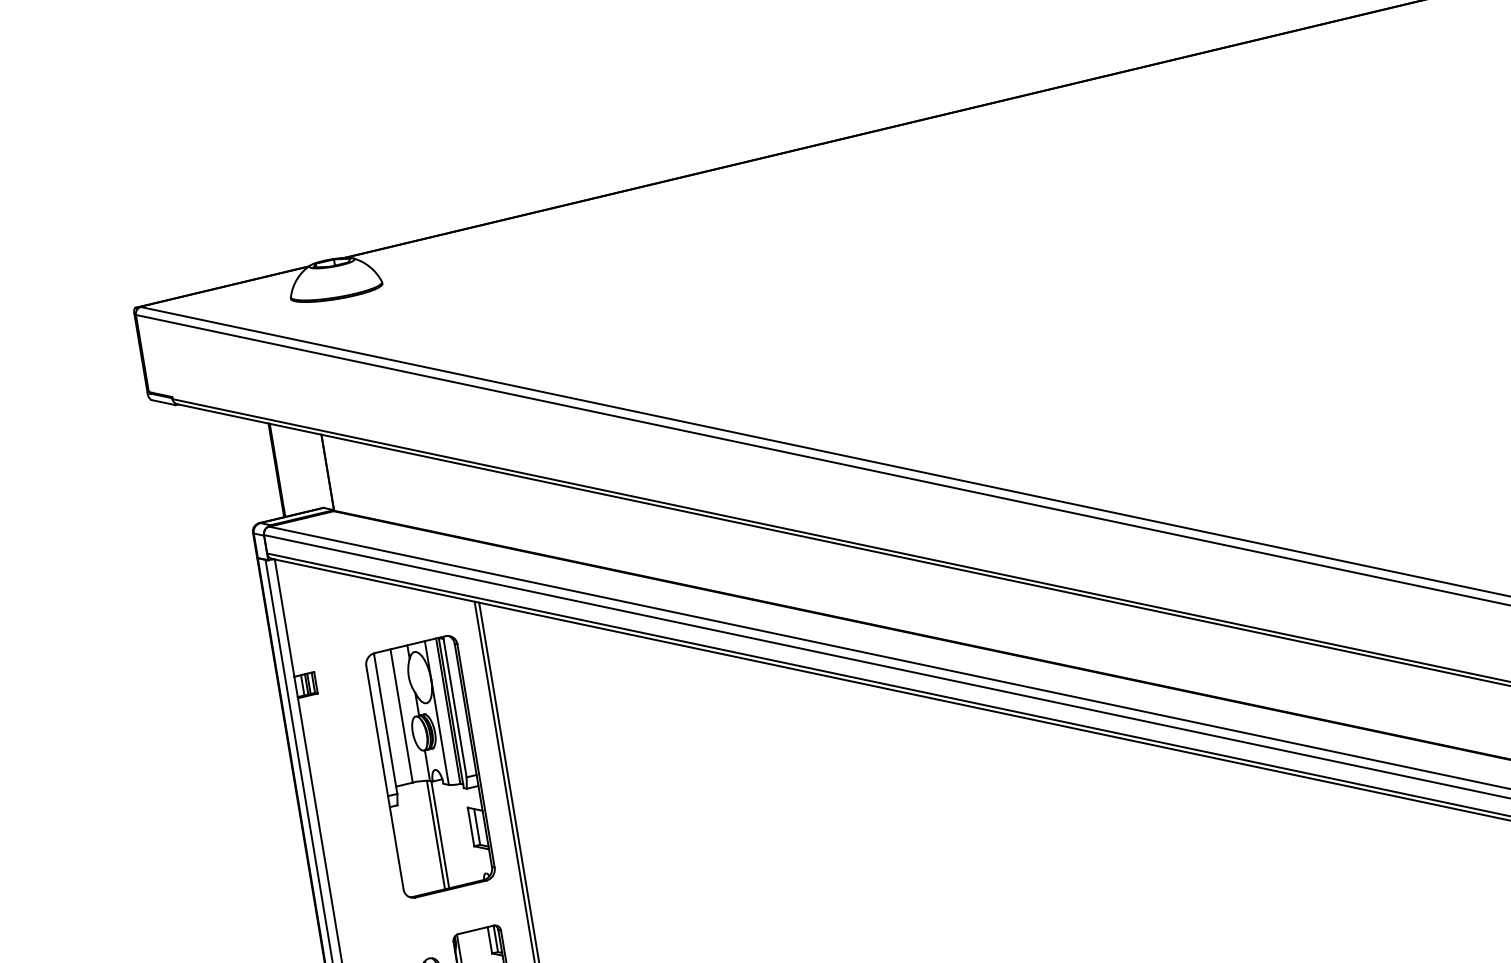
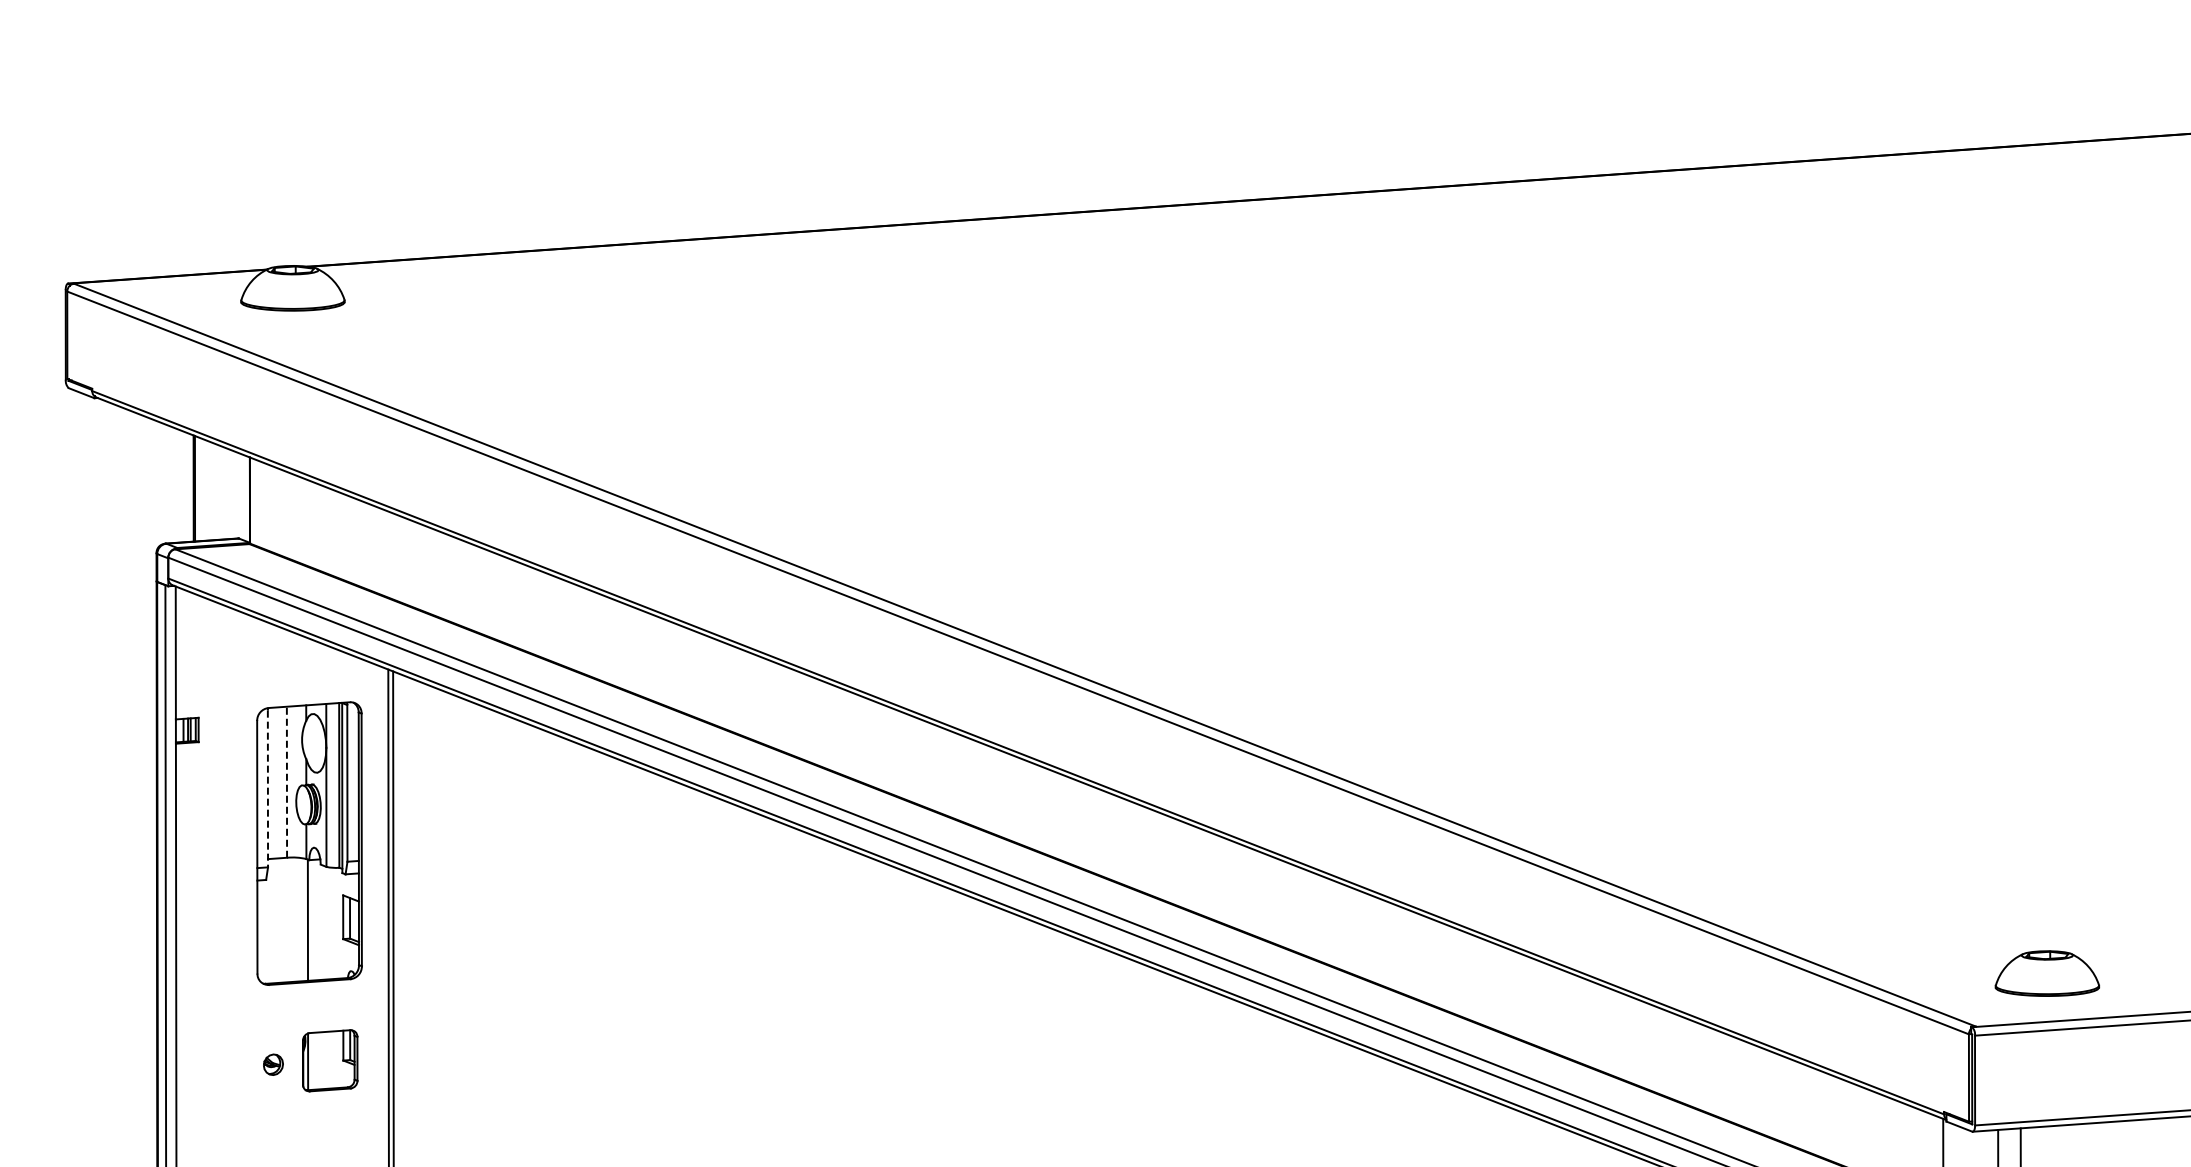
line: (401, 716) -> (286, 782), solid -> dashed
line: (385, 725) -> (267, 789), solid -> dashed
line: (436, 834) -> (303, 919), removed

